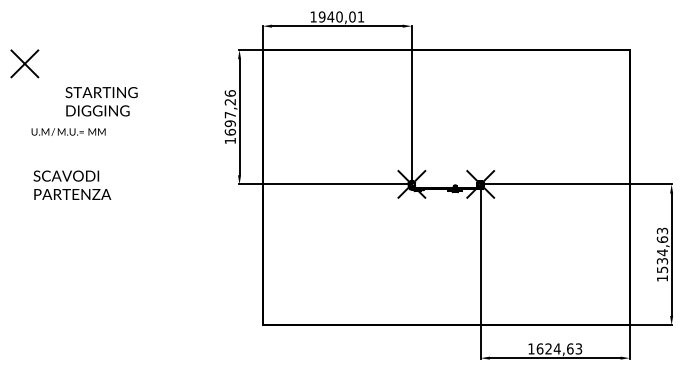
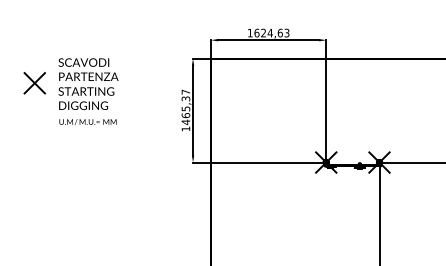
text: (341, 16) -> (271, 32), 1940,01 -> 1624,63
part: (24, 63) -> (34, 82), moved
text: (229, 112) -> (185, 106), 1697,26 -> 1465,37
text: (68, 131) -> (87, 121), moved
text: (72, 184) -> (88, 69), moved

